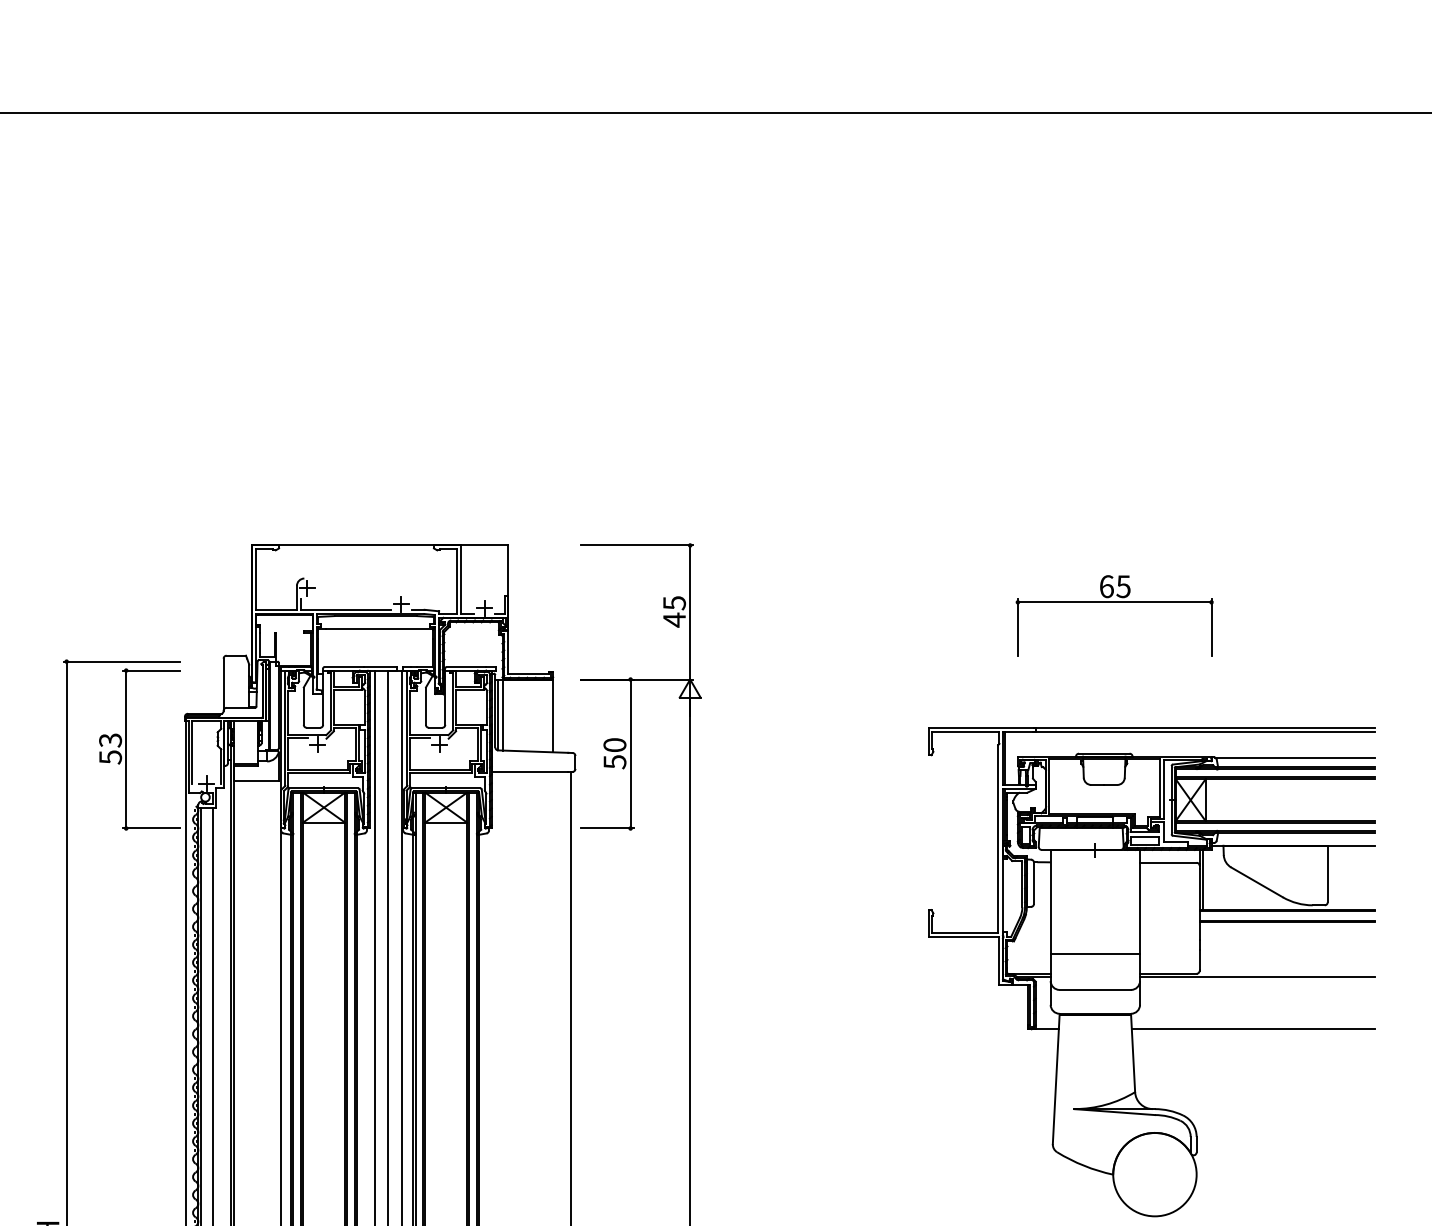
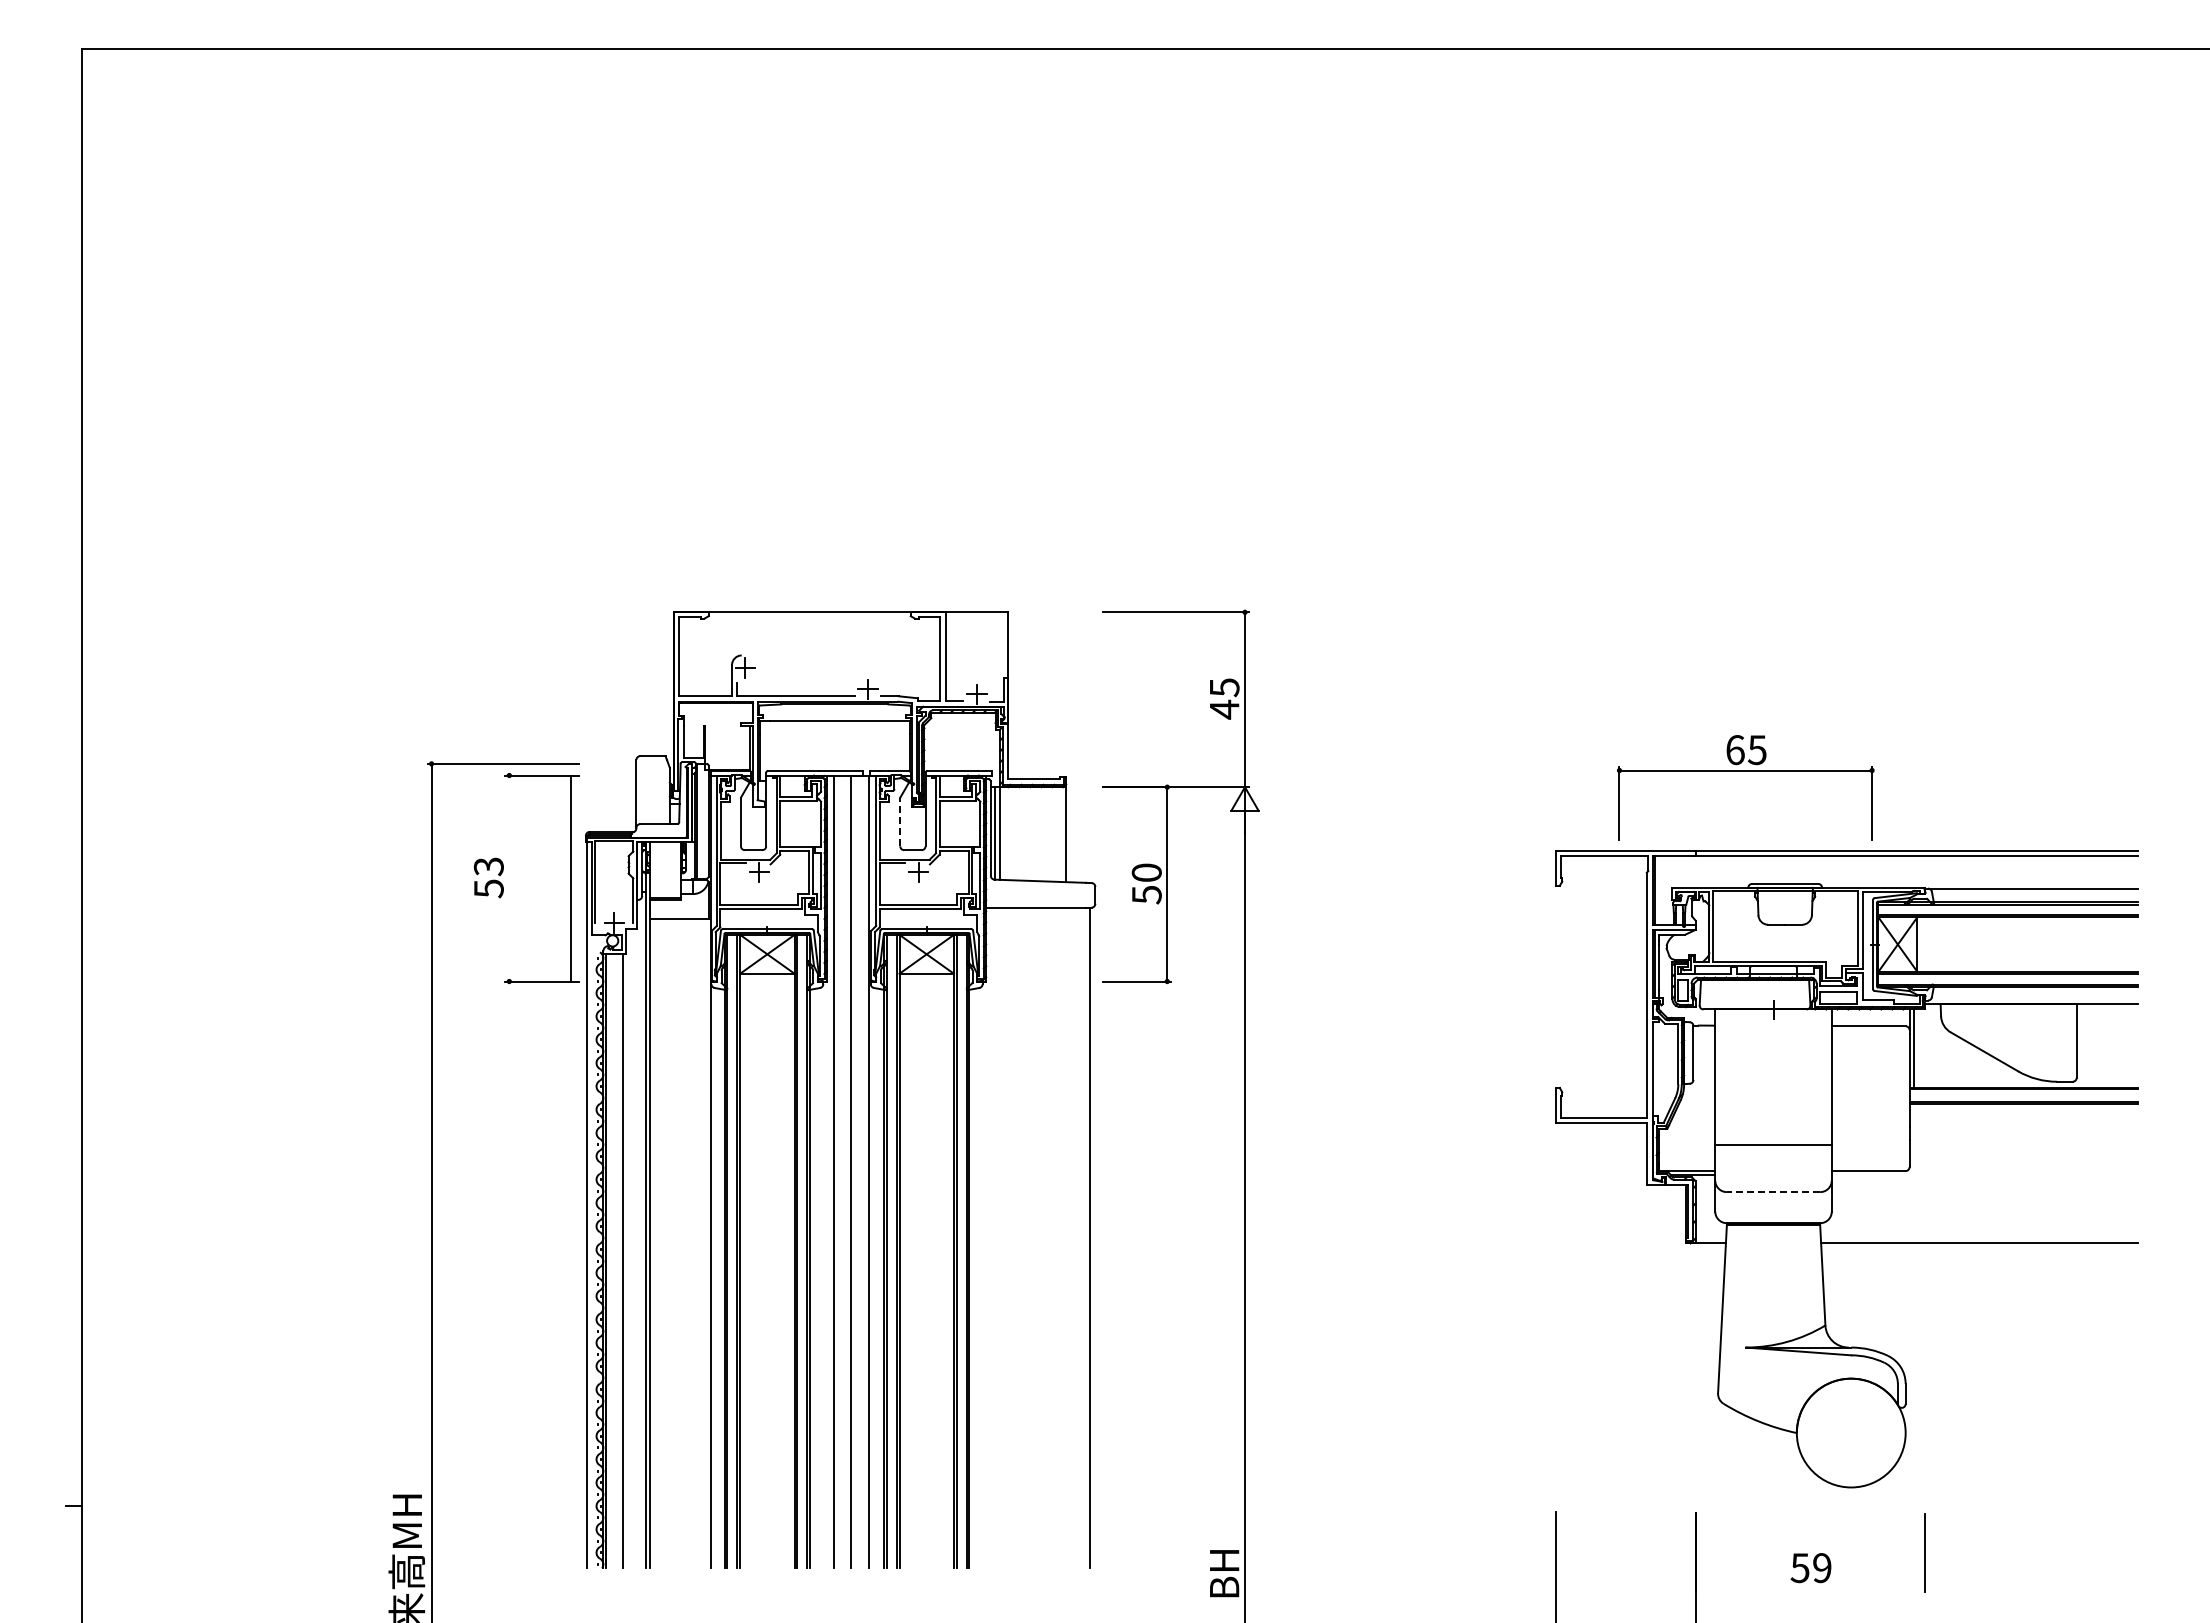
part: (1114, 603) -> (1745, 771), moved
line: (426, 705) -> (900, 821), solid -> dashed
line: (126, 749) -> (571, 878), moved
line: (1257, 977) -> (1984, 1175), removed
line: (1095, 990) -> (1773, 1192), solid -> dashed

